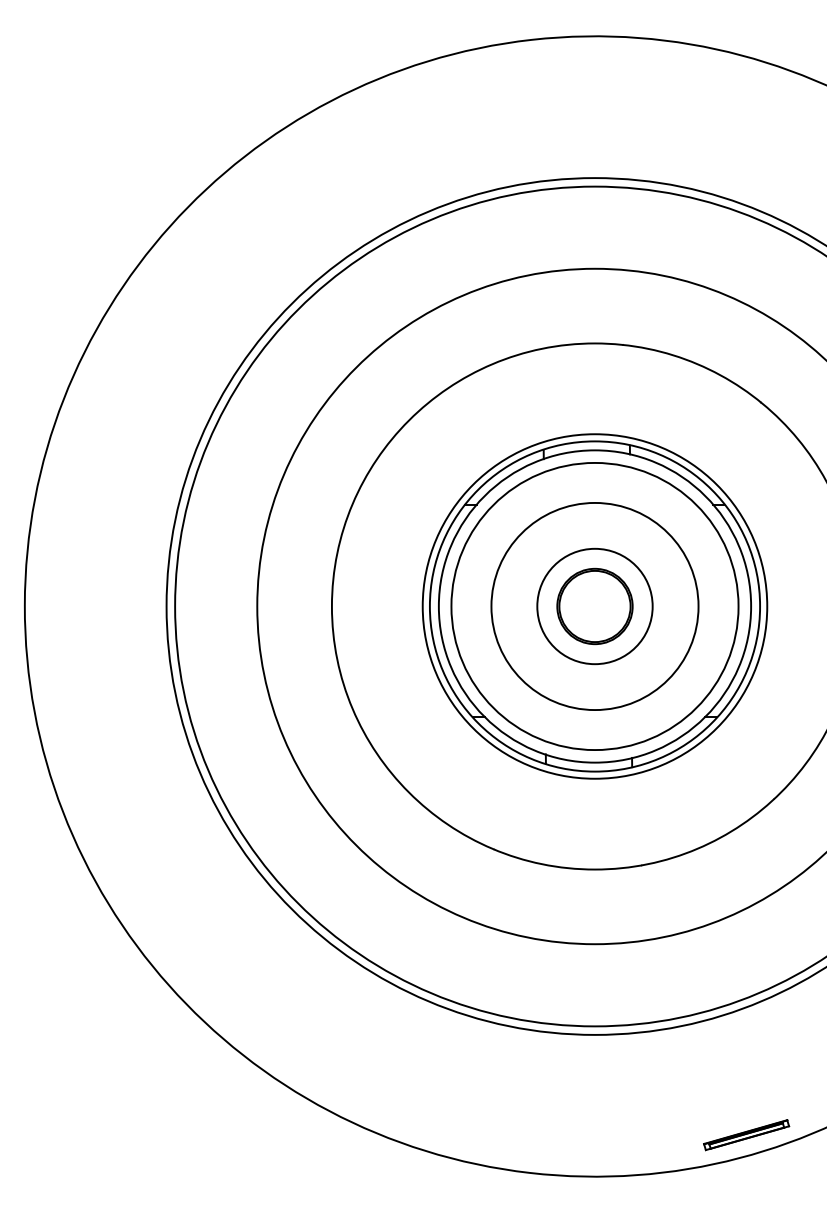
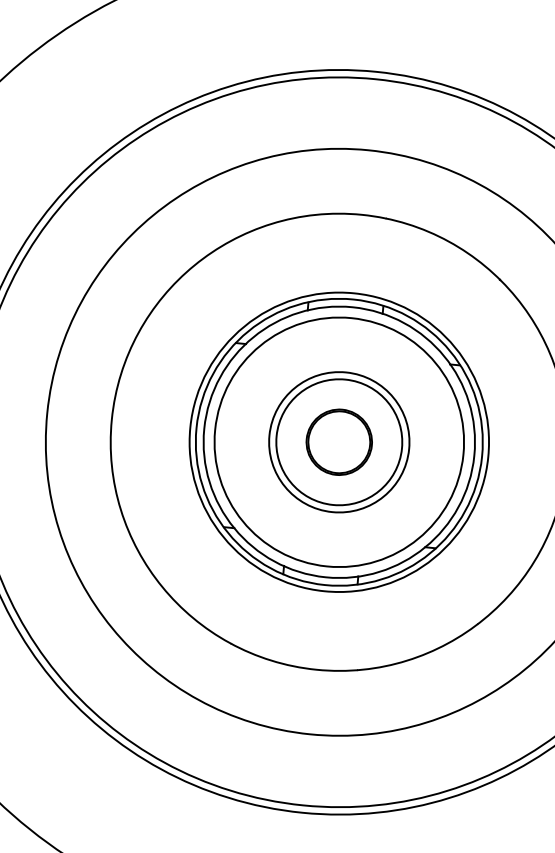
circle: (594, 606) -> (338, 442), size x0.7
circle: (594, 606) -> (338, 442), size x1.4

